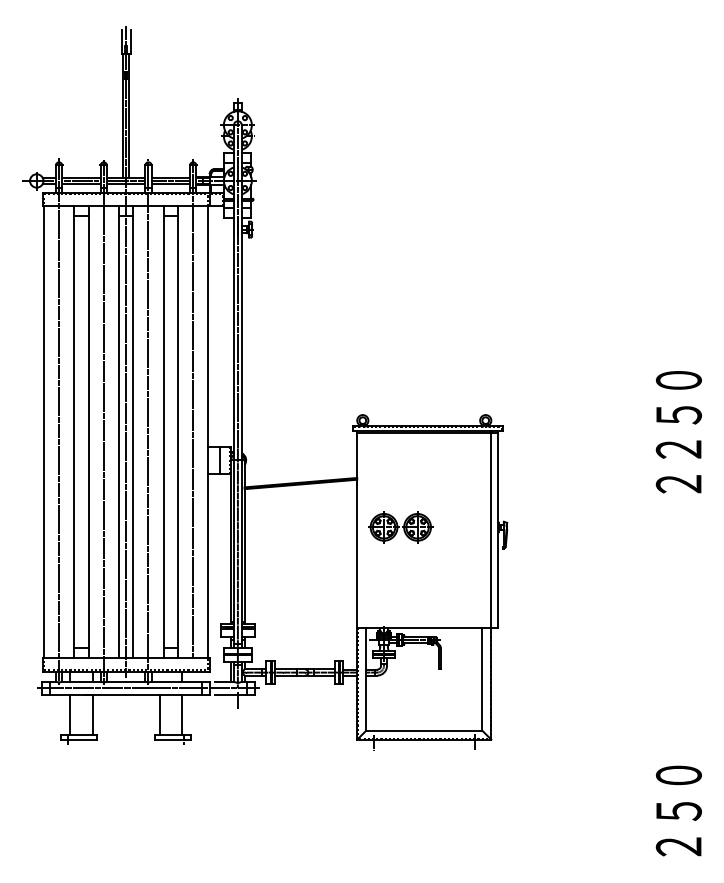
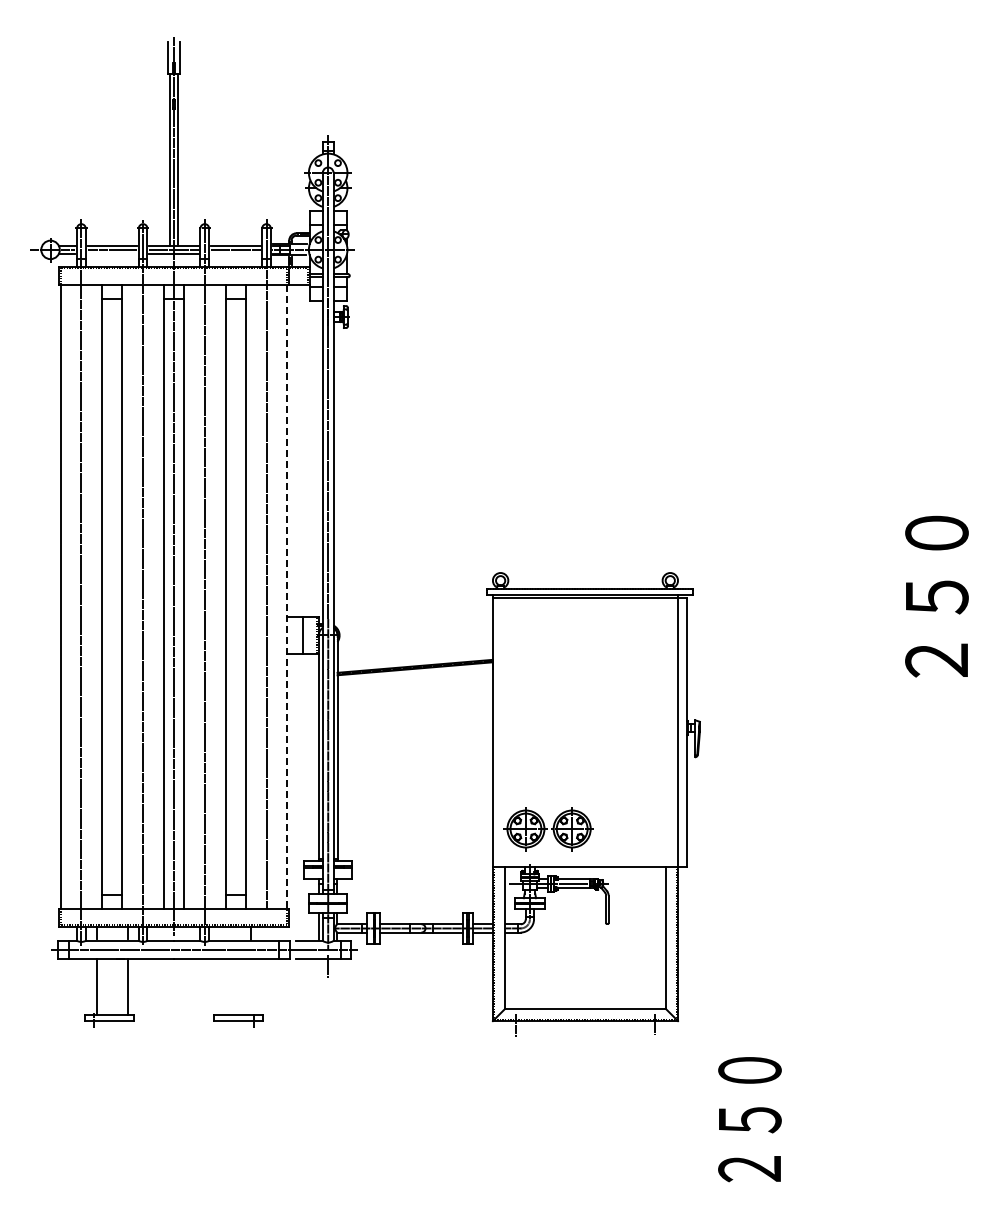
line: (81, 184) -> (112, 254), removed
line: (170, 184) -> (235, 254), removed
line: (208, 432) -> (287, 596), solid -> dashed
text: (678, 432) -> (936, 596), ２２５０ -> ２５０
part: (400, 527) -> (548, 829), moved
line: (159, 714) -> (220, 986), removed
line: (182, 714) -> (251, 986), removed
text: (678, 810) -> (749, 1119), moved

